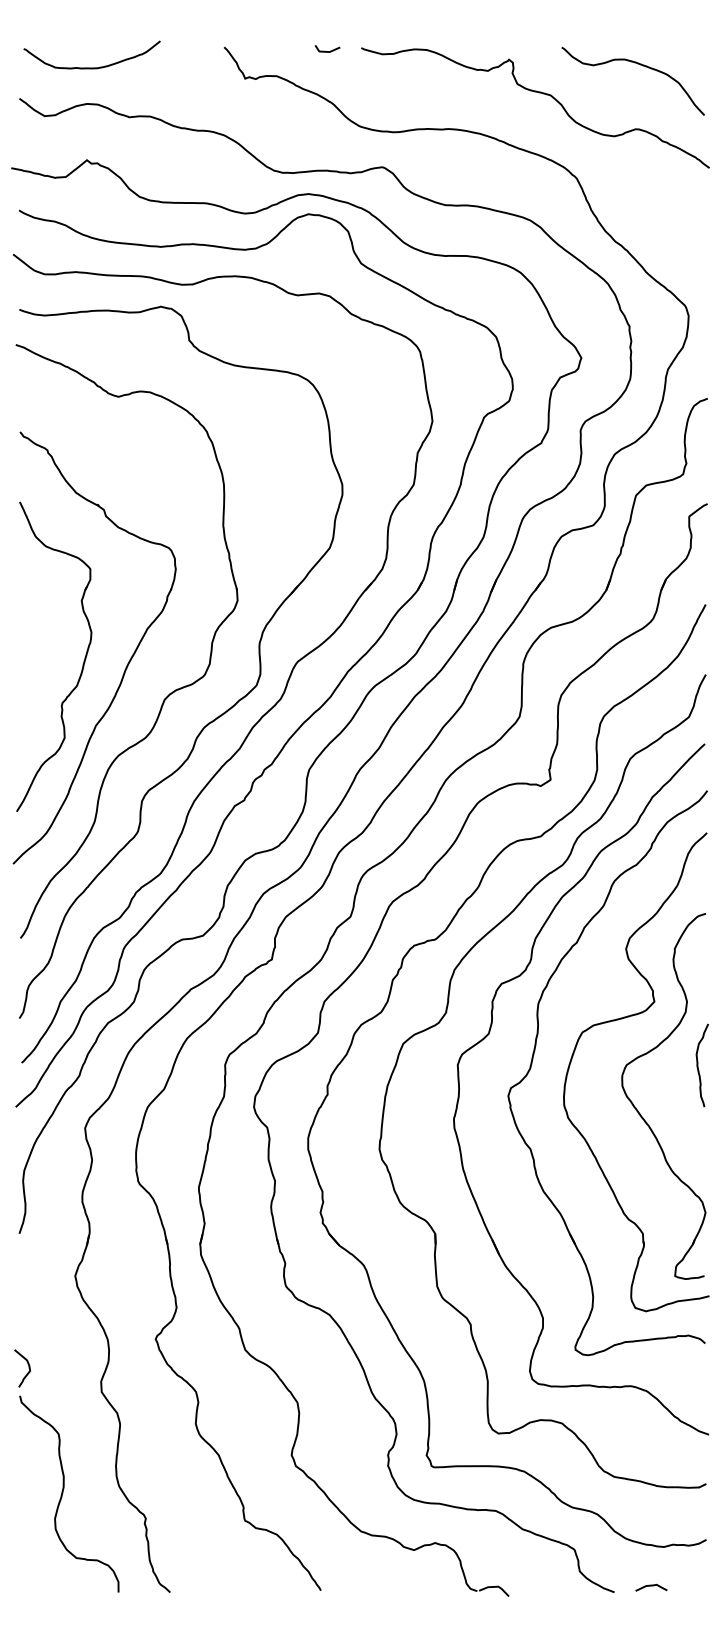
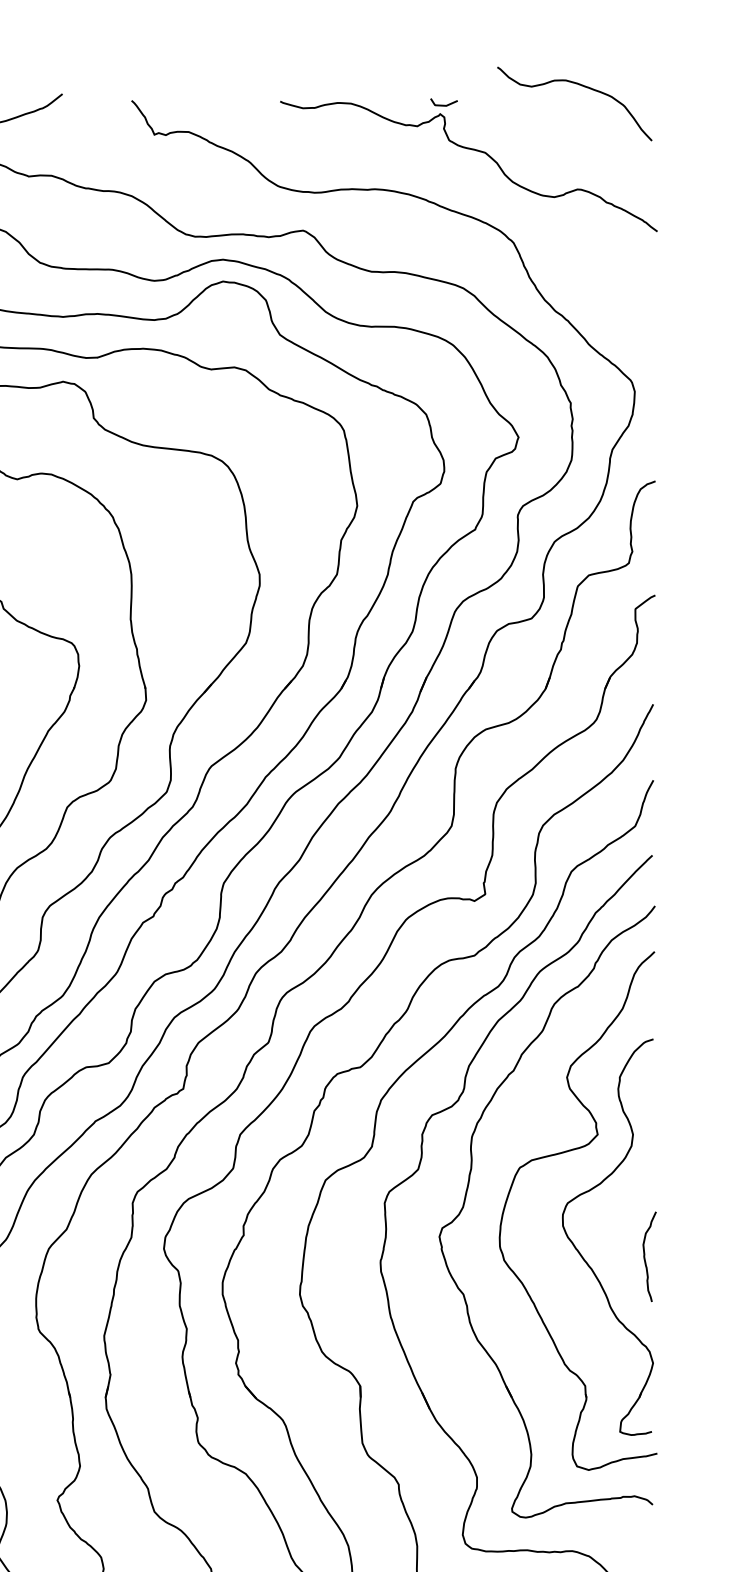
line: (325, 50) -> (441, 104), moved
curve: (637, 64) -> (579, 85), moved
curve: (698, 1065) -> (645, 1256), moved

